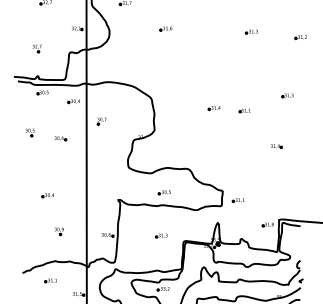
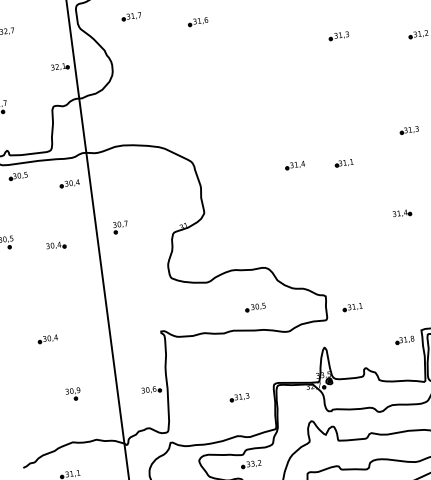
part: (165, 28) -> (197, 21), moved
part: (101, 121) -> (120, 227), moved
part: (163, 192) -> (253, 307), moved
part: (161, 235) -> (239, 396), moved

